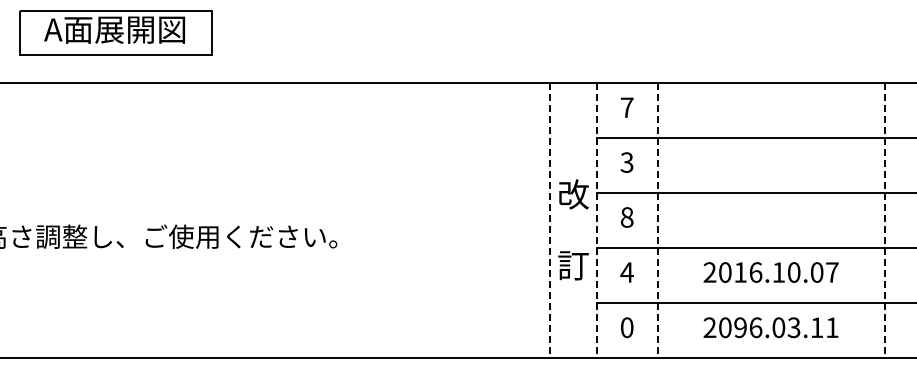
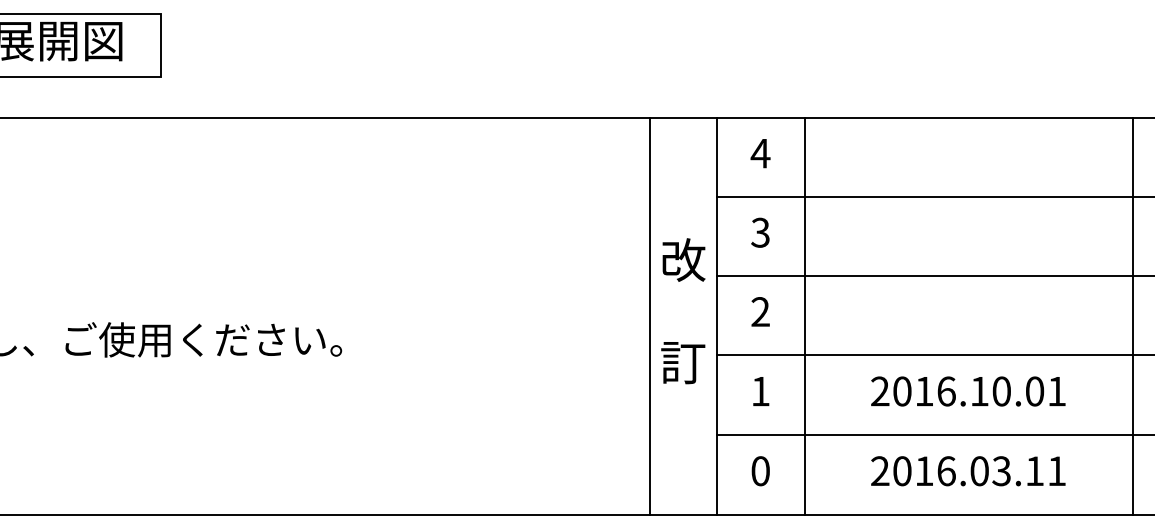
text: (626, 107) -> (759, 153), 7 -> 4
text: (626, 217) -> (759, 312), 8 -> 2
line: (550, 220) -> (649, 316), dashed -> solid
line: (596, 220) -> (716, 316), dashed -> solid
line: (657, 220) -> (804, 316), dashed -> solid
line: (884, 220) -> (1132, 316), dashed -> solid
text: (573, 229) -> (683, 310), moved
text: (626, 272) -> (759, 391), 4 -> 1
text: (832, 272) -> (1057, 391), 2016.10.07 -> 2016.10.01
text: (740, 327) -> (924, 470), 2096.03.11 -> 2016.03.11

